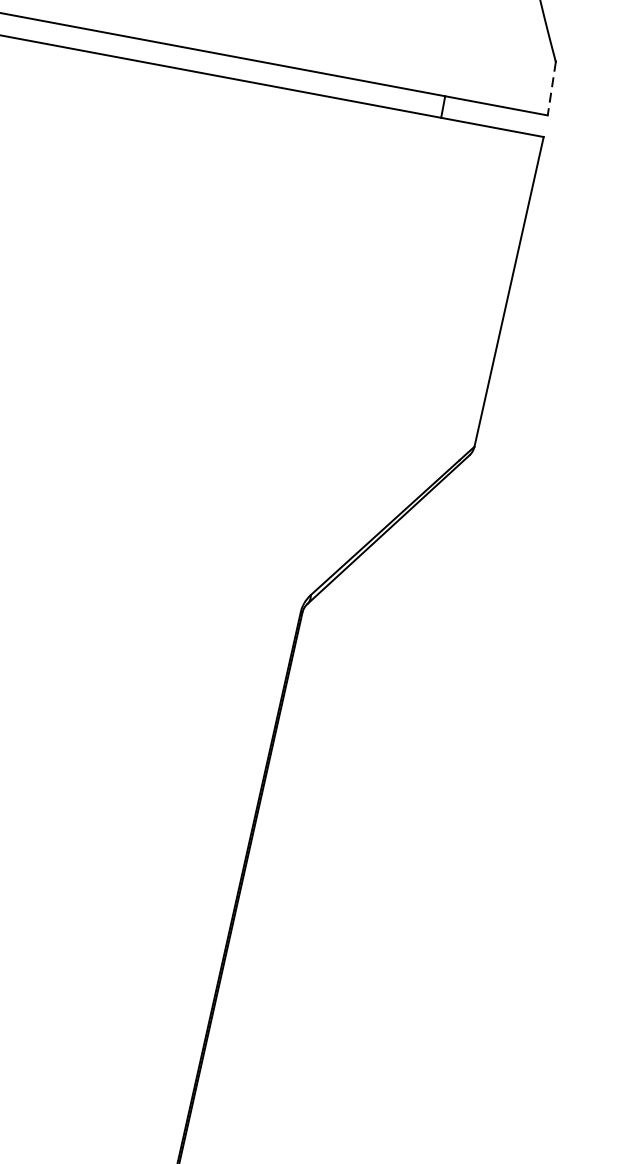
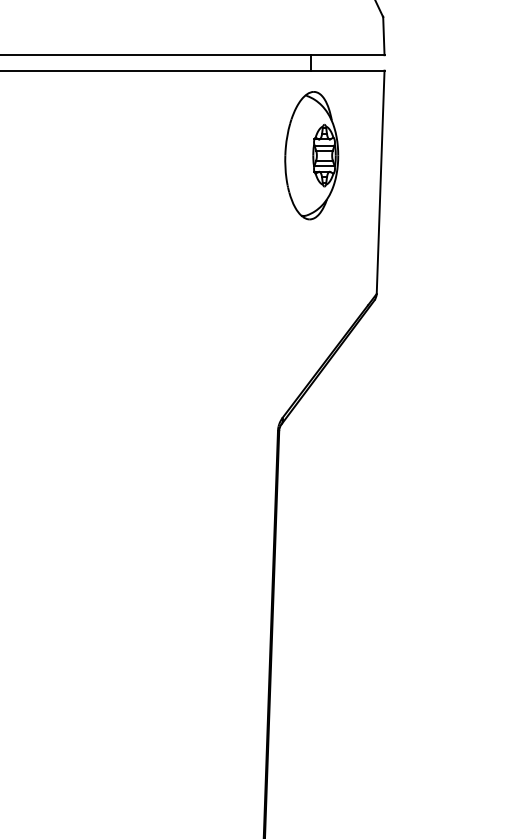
line: (551, 89) -> (383, 36), dashed -> solid
part: (419, 236) -> (311, 155), added

